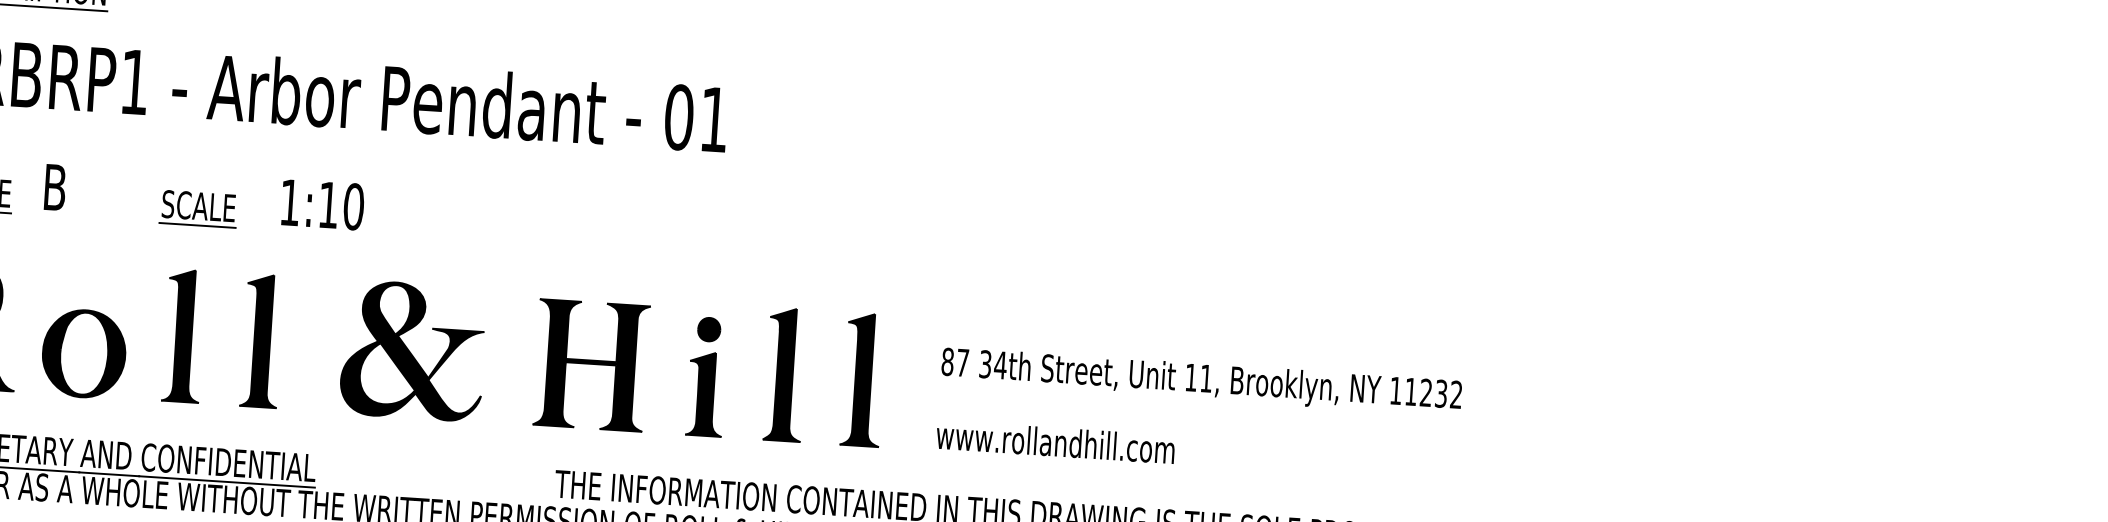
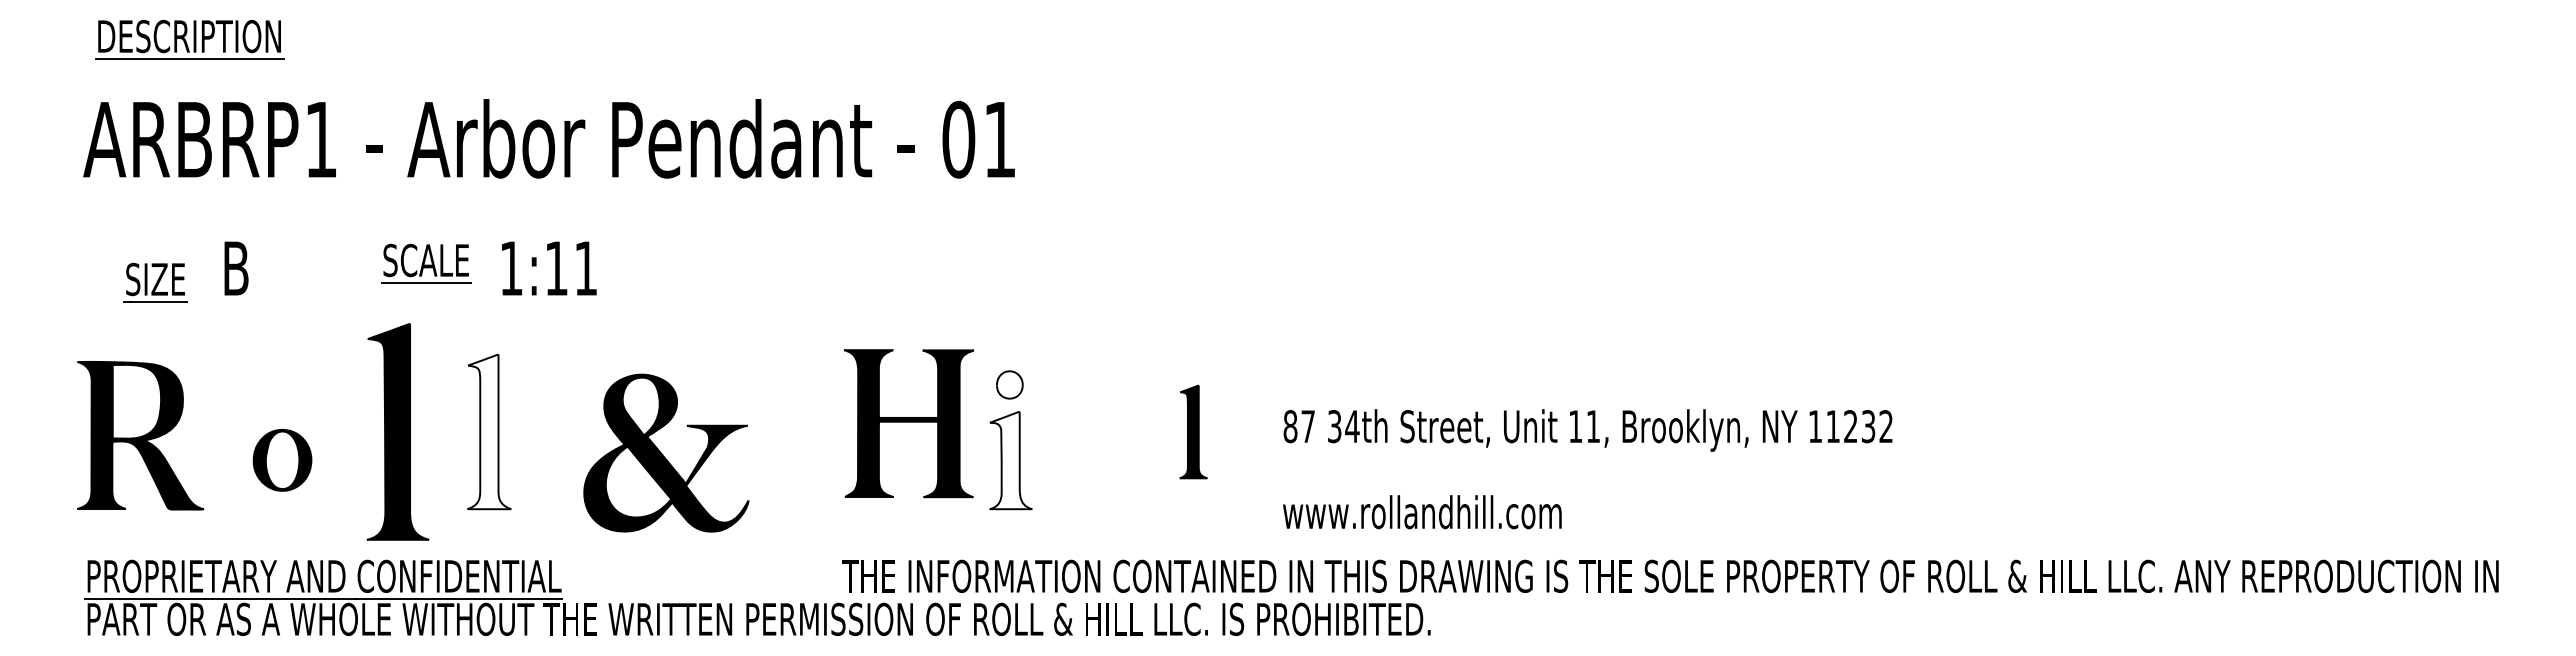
text: (353, 206) -> (585, 268), 1:10 -> 1:11
part: (198, 208) -> (426, 263), moved
fill: (708, 329) -> (1009, 384), removed
part: (183, 335) -> (397, 431), size x1.4
fill: (262, 340) -> (489, 431), removed
part: (413, 350) -> (666, 452), moved
part: (84, 353) -> (282, 460), size x0.6
part: (591, 365) -> (909, 423), moved
part: (785, 374) -> (1102, 431), removed
part: (863, 379) -> (1193, 431), size x0.6
fill: (705, 394) -> (1010, 460), removed
text: (1198, 414) -> (1587, 469), moved

